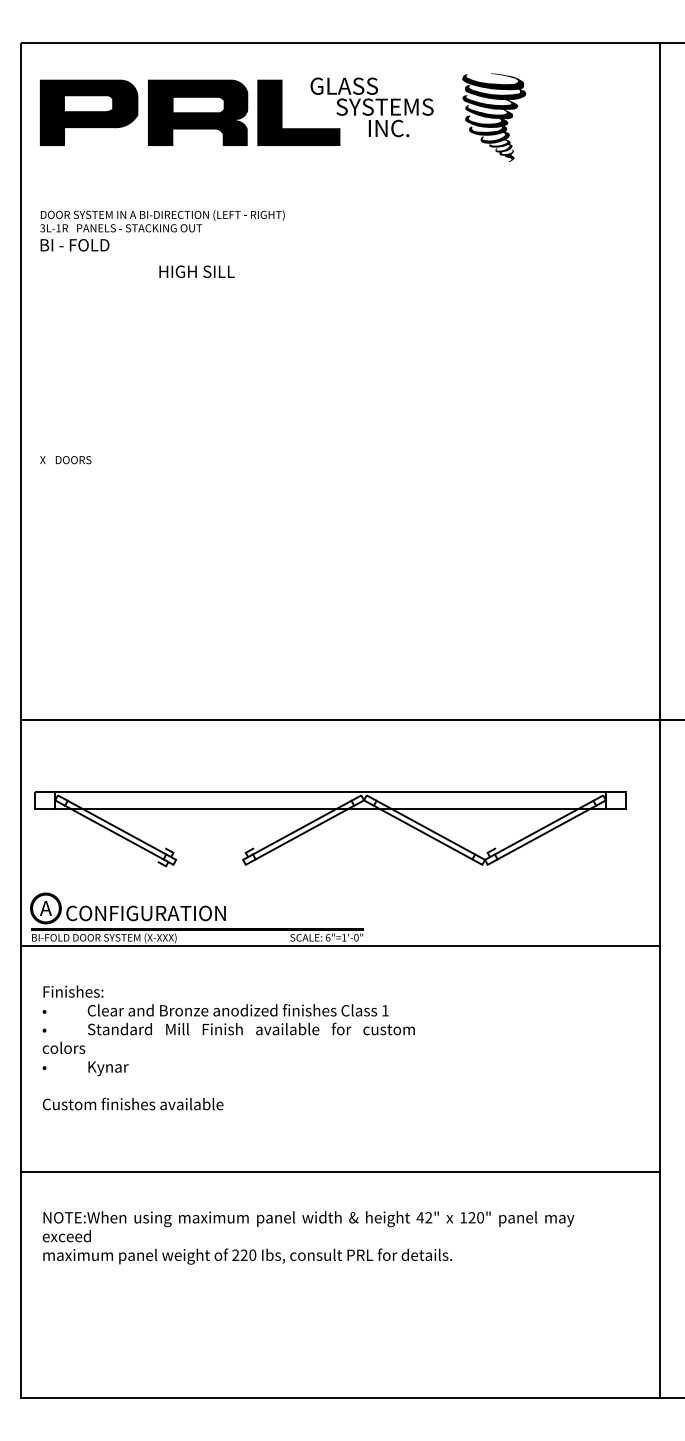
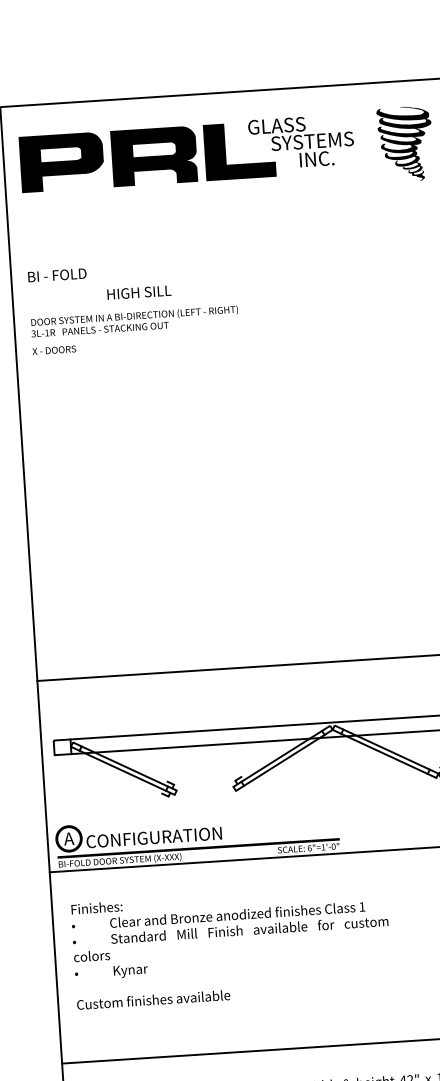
text: (162, 221) -> (134, 321), moved
text: (196, 271) -> (138, 292), moved
text: (65, 460) -> (54, 350), moved

